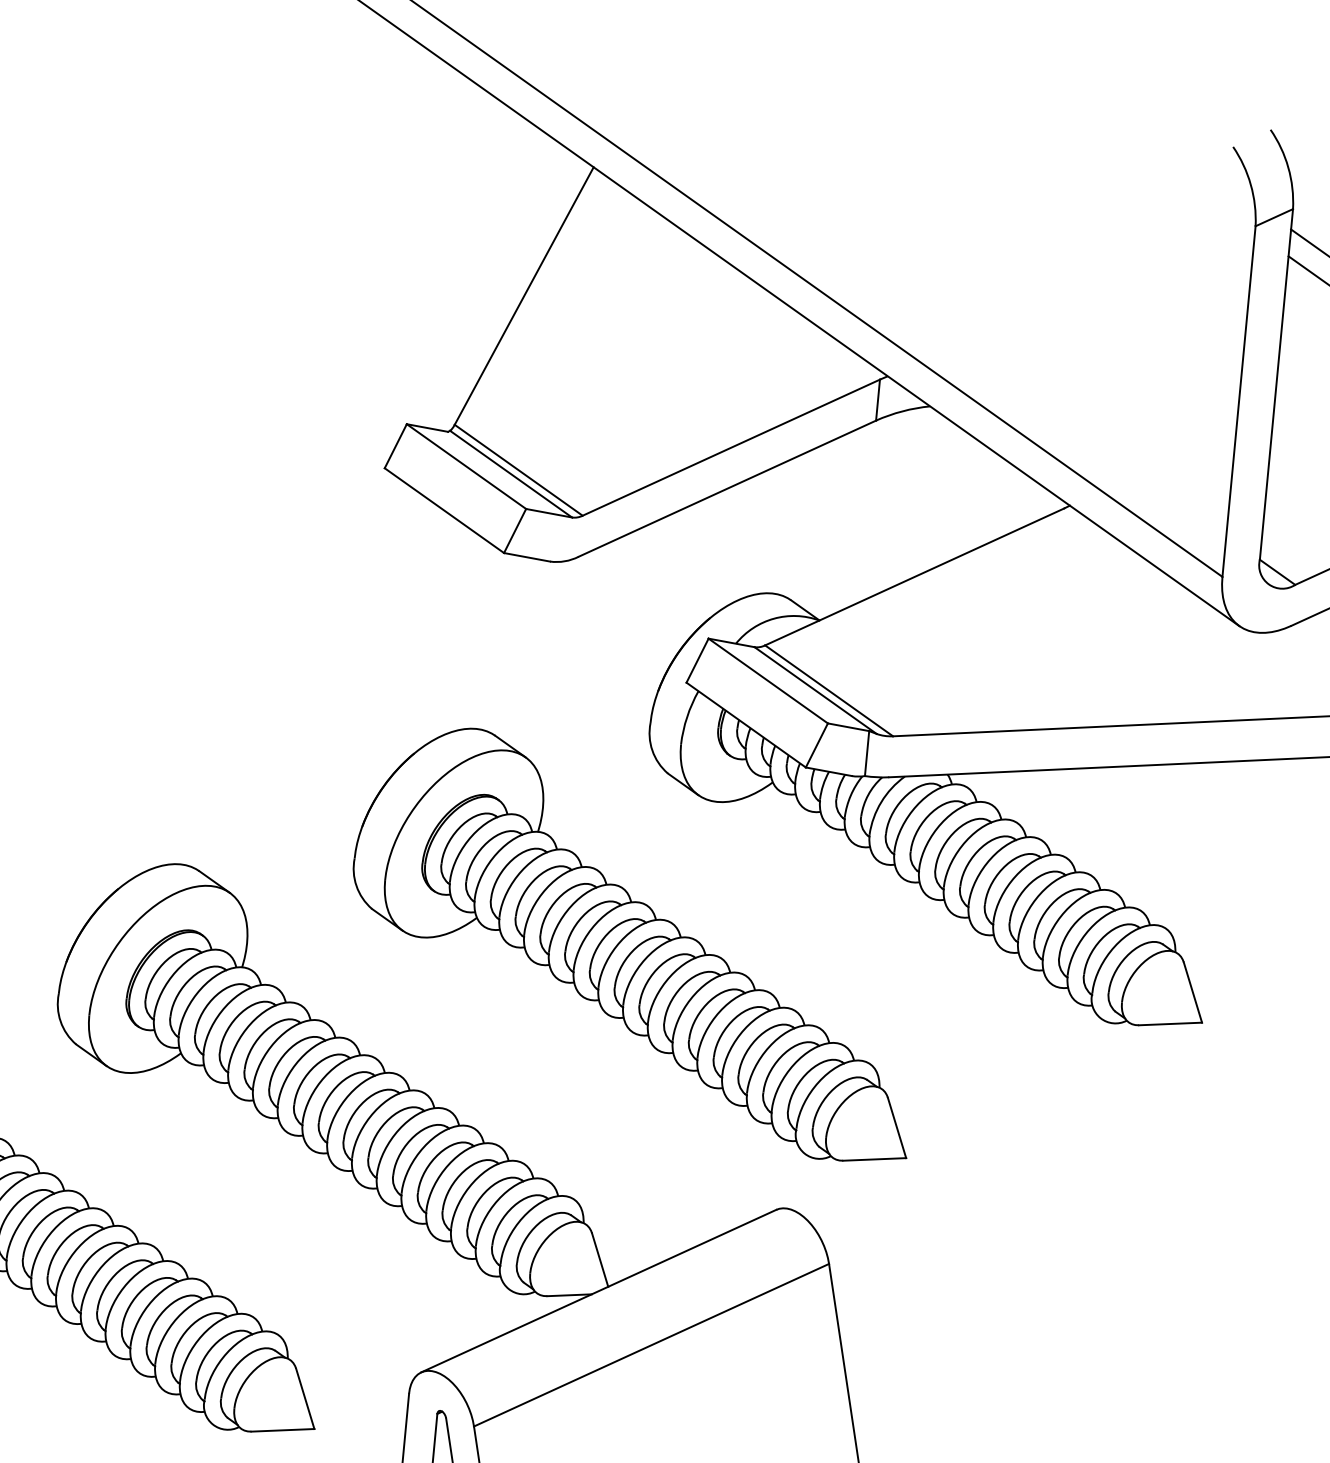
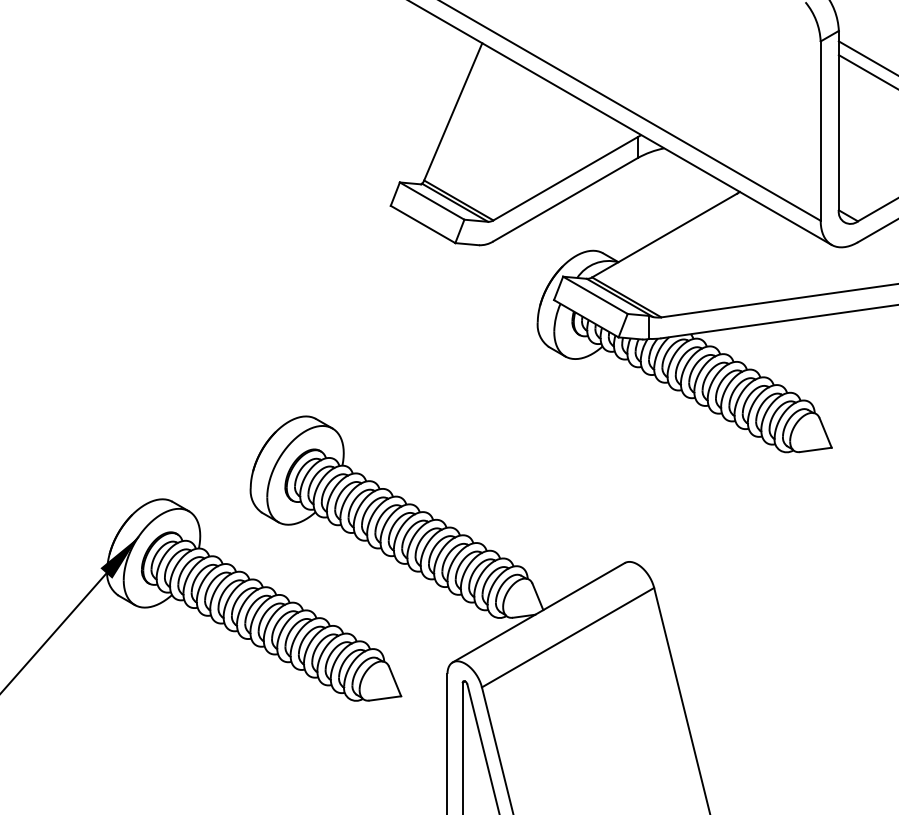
part: (637, 941) -> (541, 433), removed

